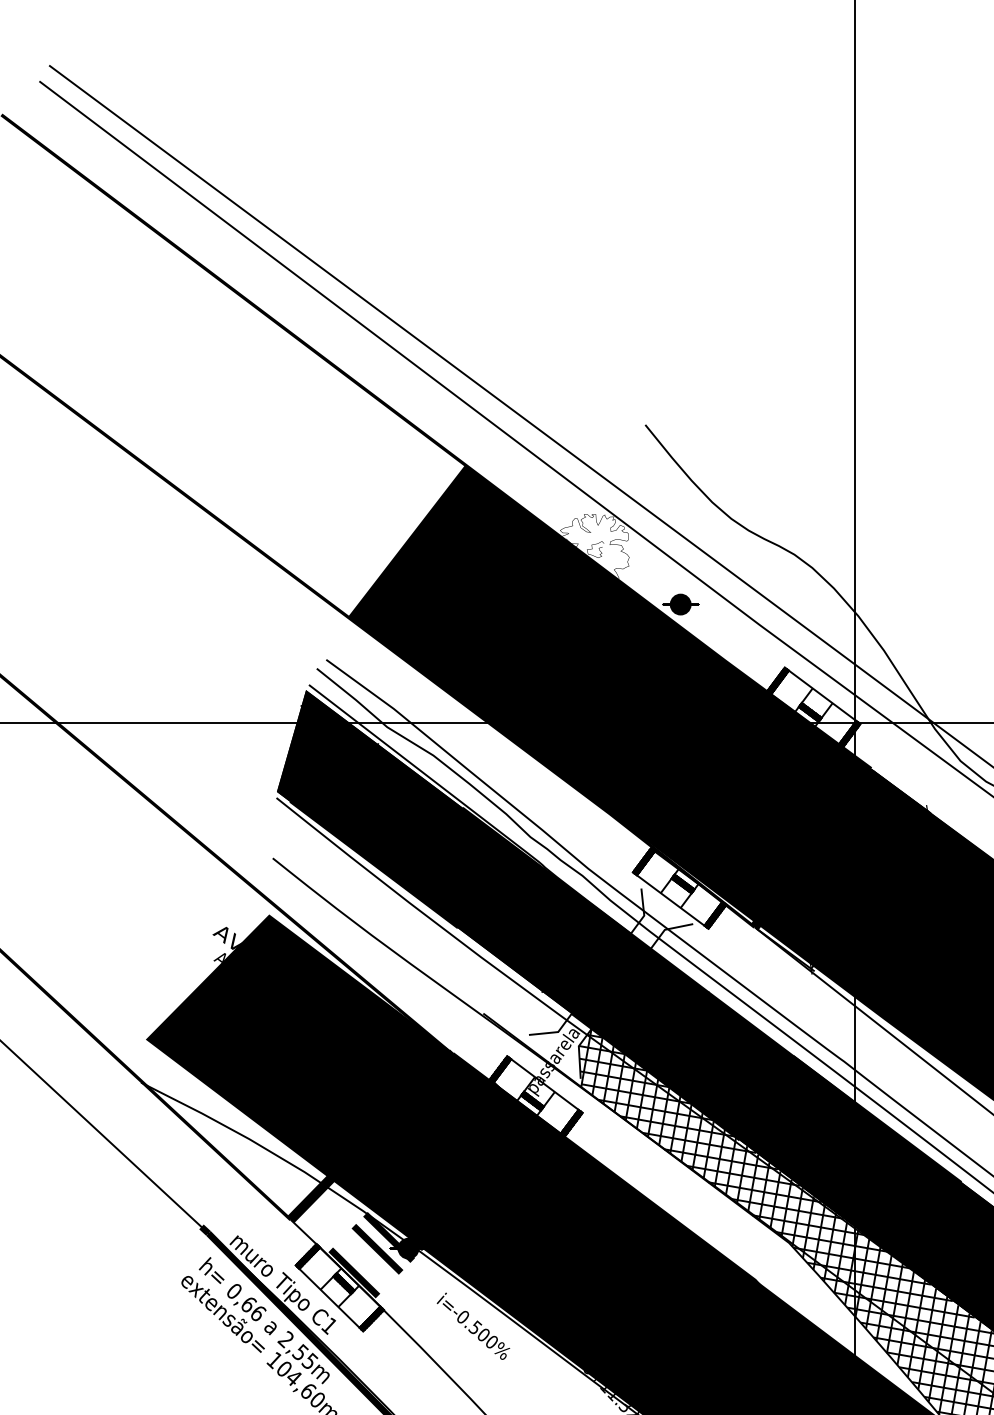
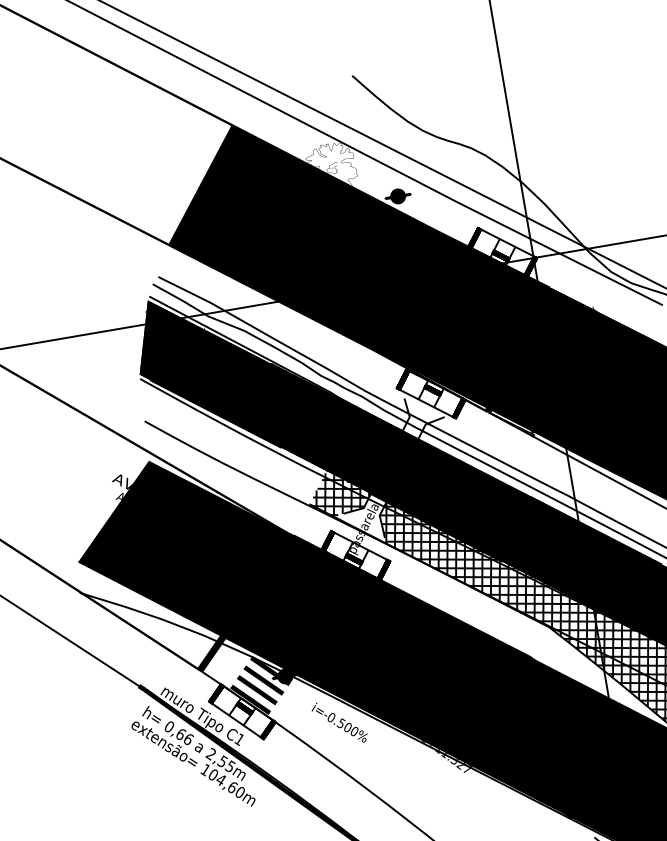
hatch: (528, 1003) -> (339, 491), added
line: (365, 1260) -> (256, 689), added

